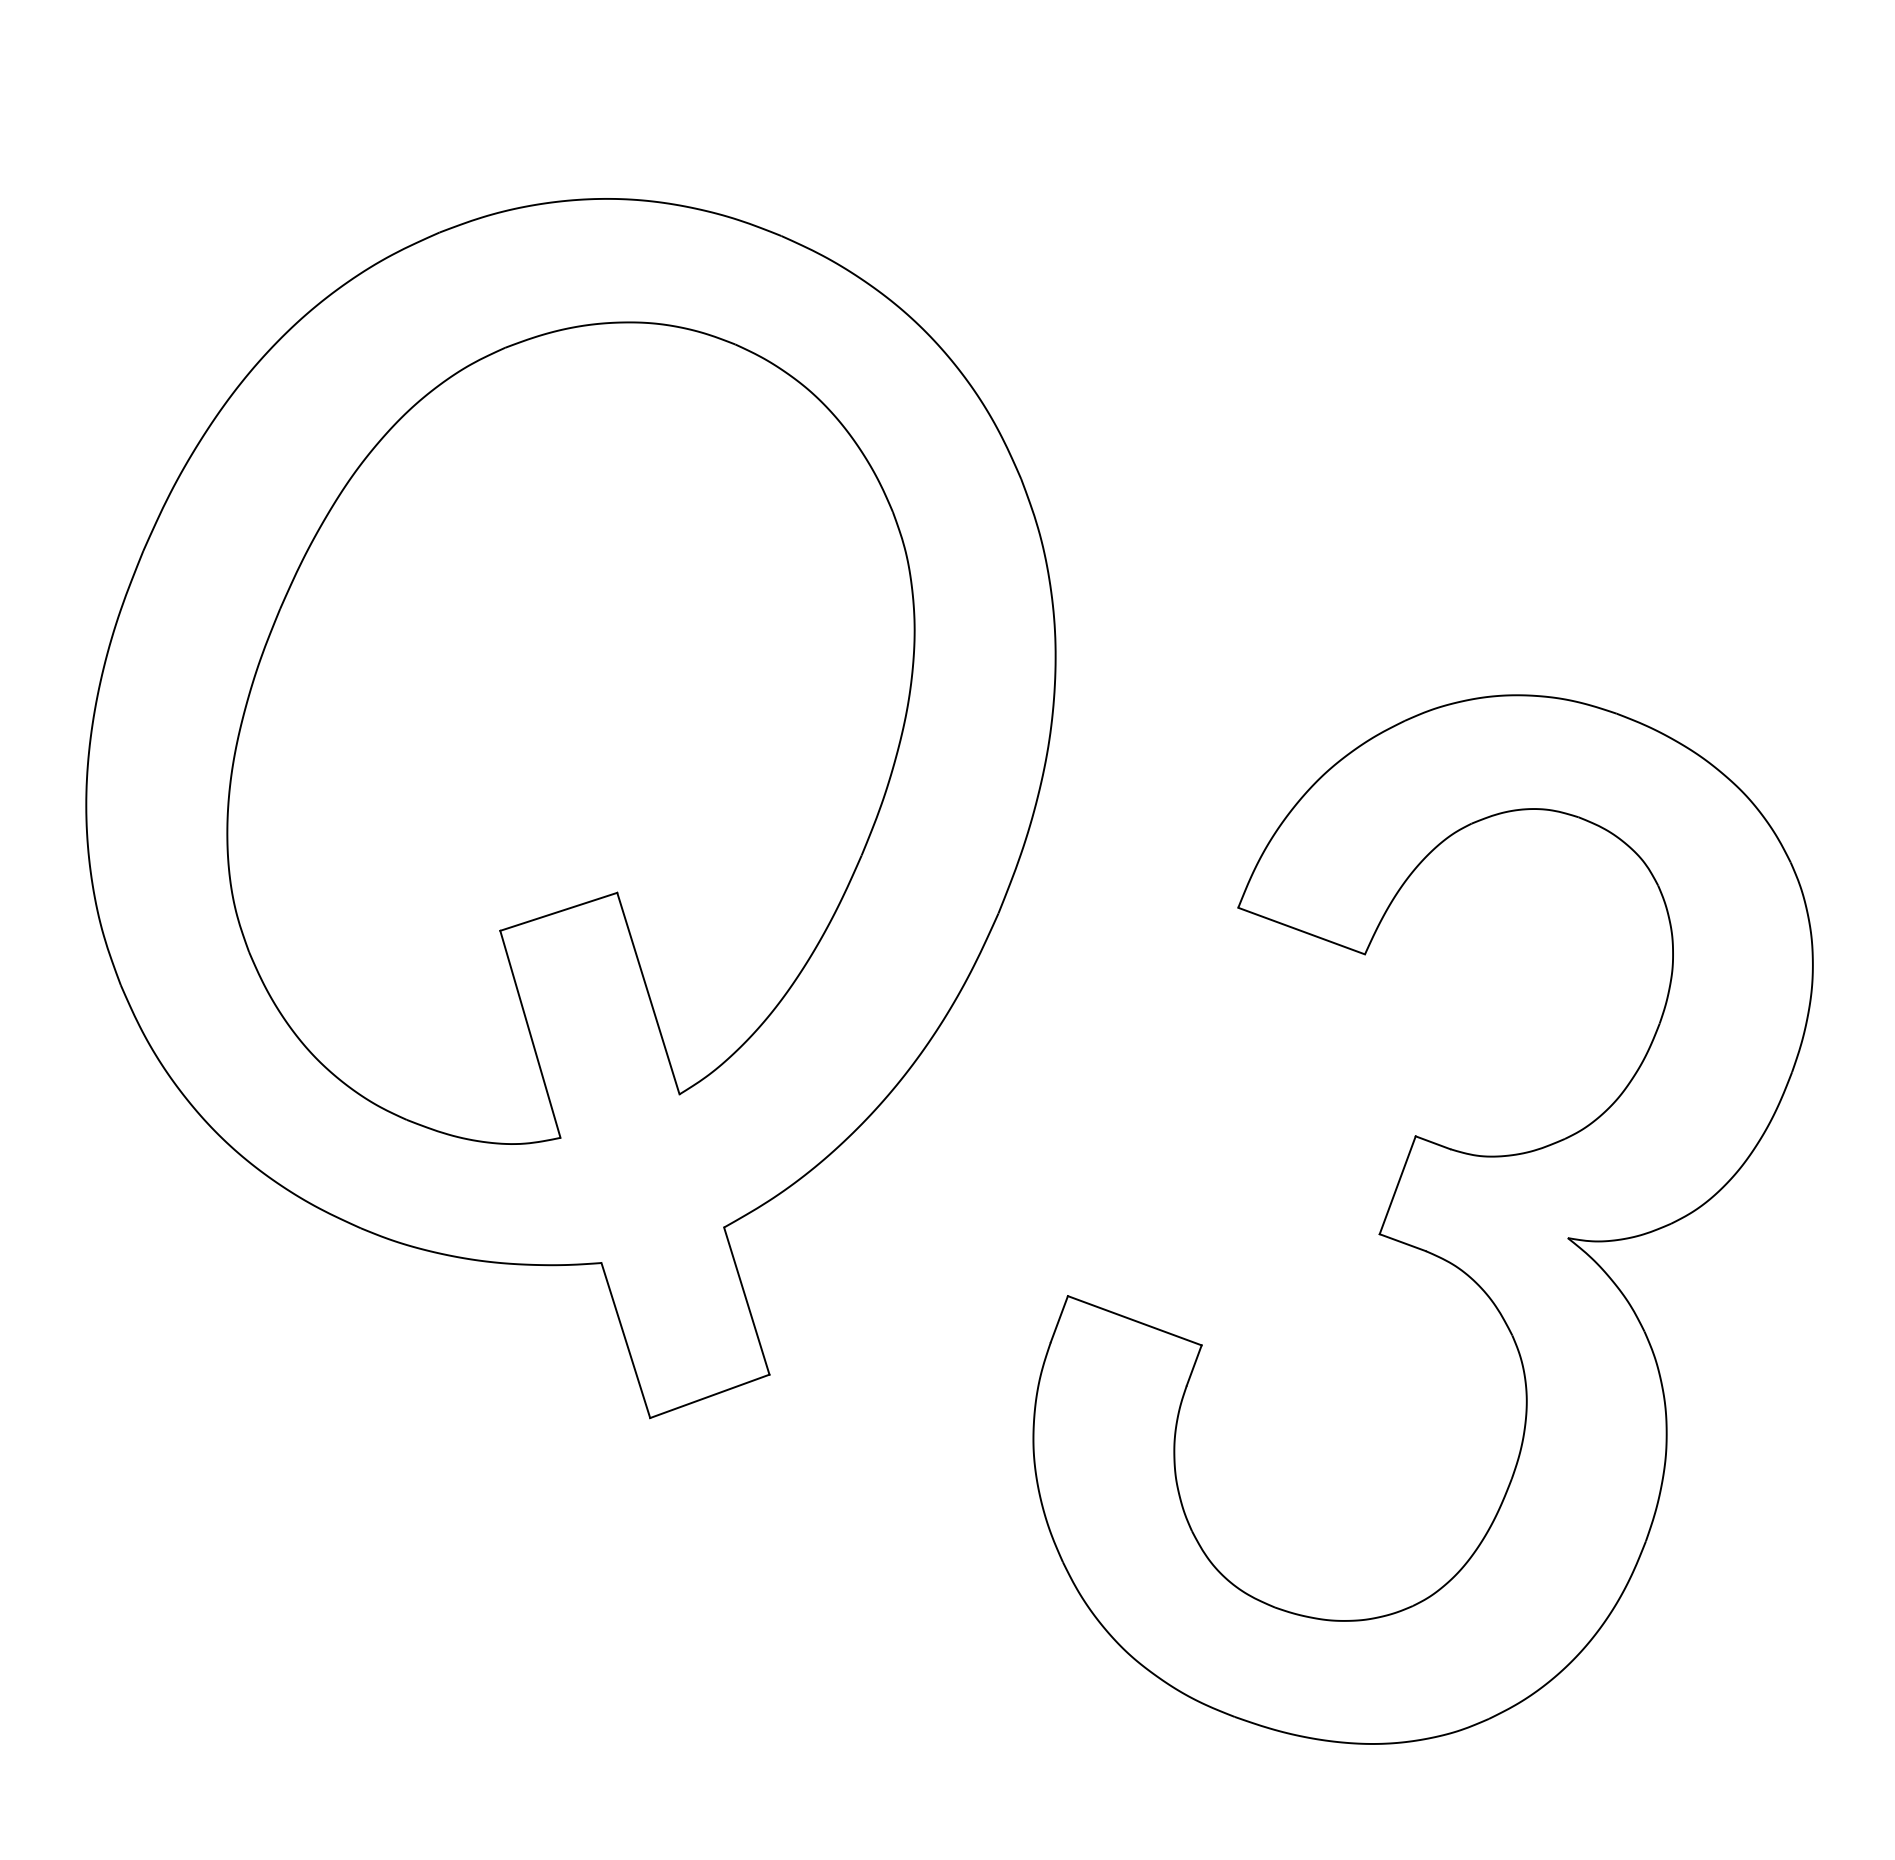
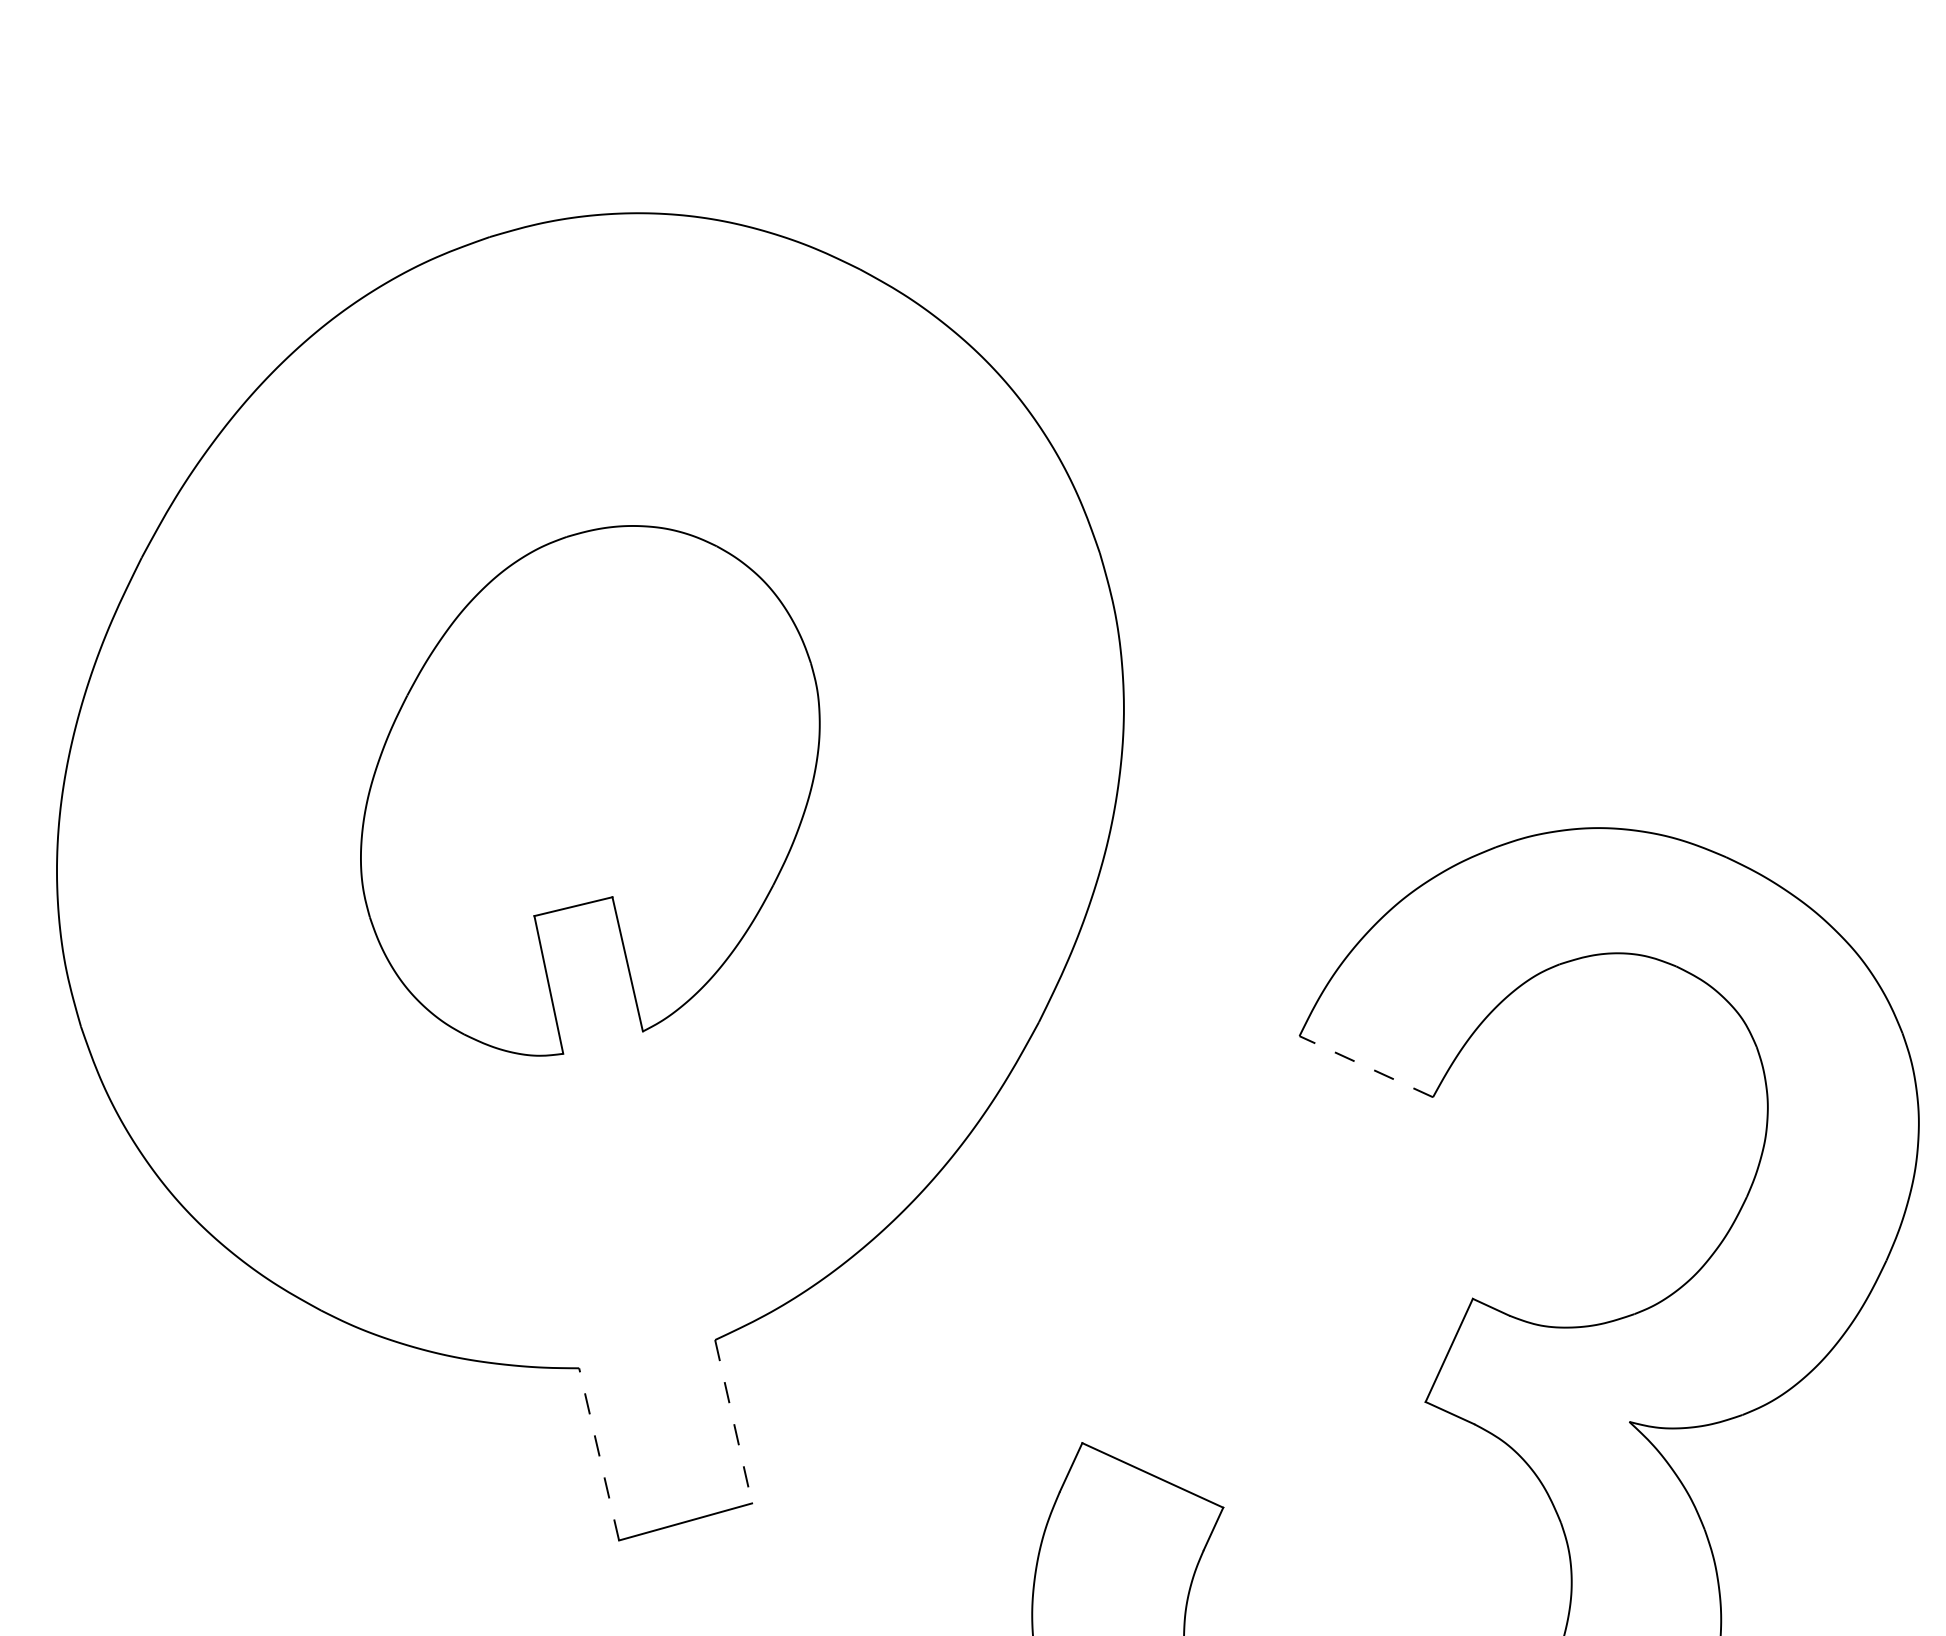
part: (570, 732) -> (589, 790), size x0.6
line: (1301, 930) -> (1366, 1066), solid -> dashed
line: (746, 1301) -> (733, 1422), solid -> dashed
line: (625, 1340) -> (598, 1454), solid -> dashed

